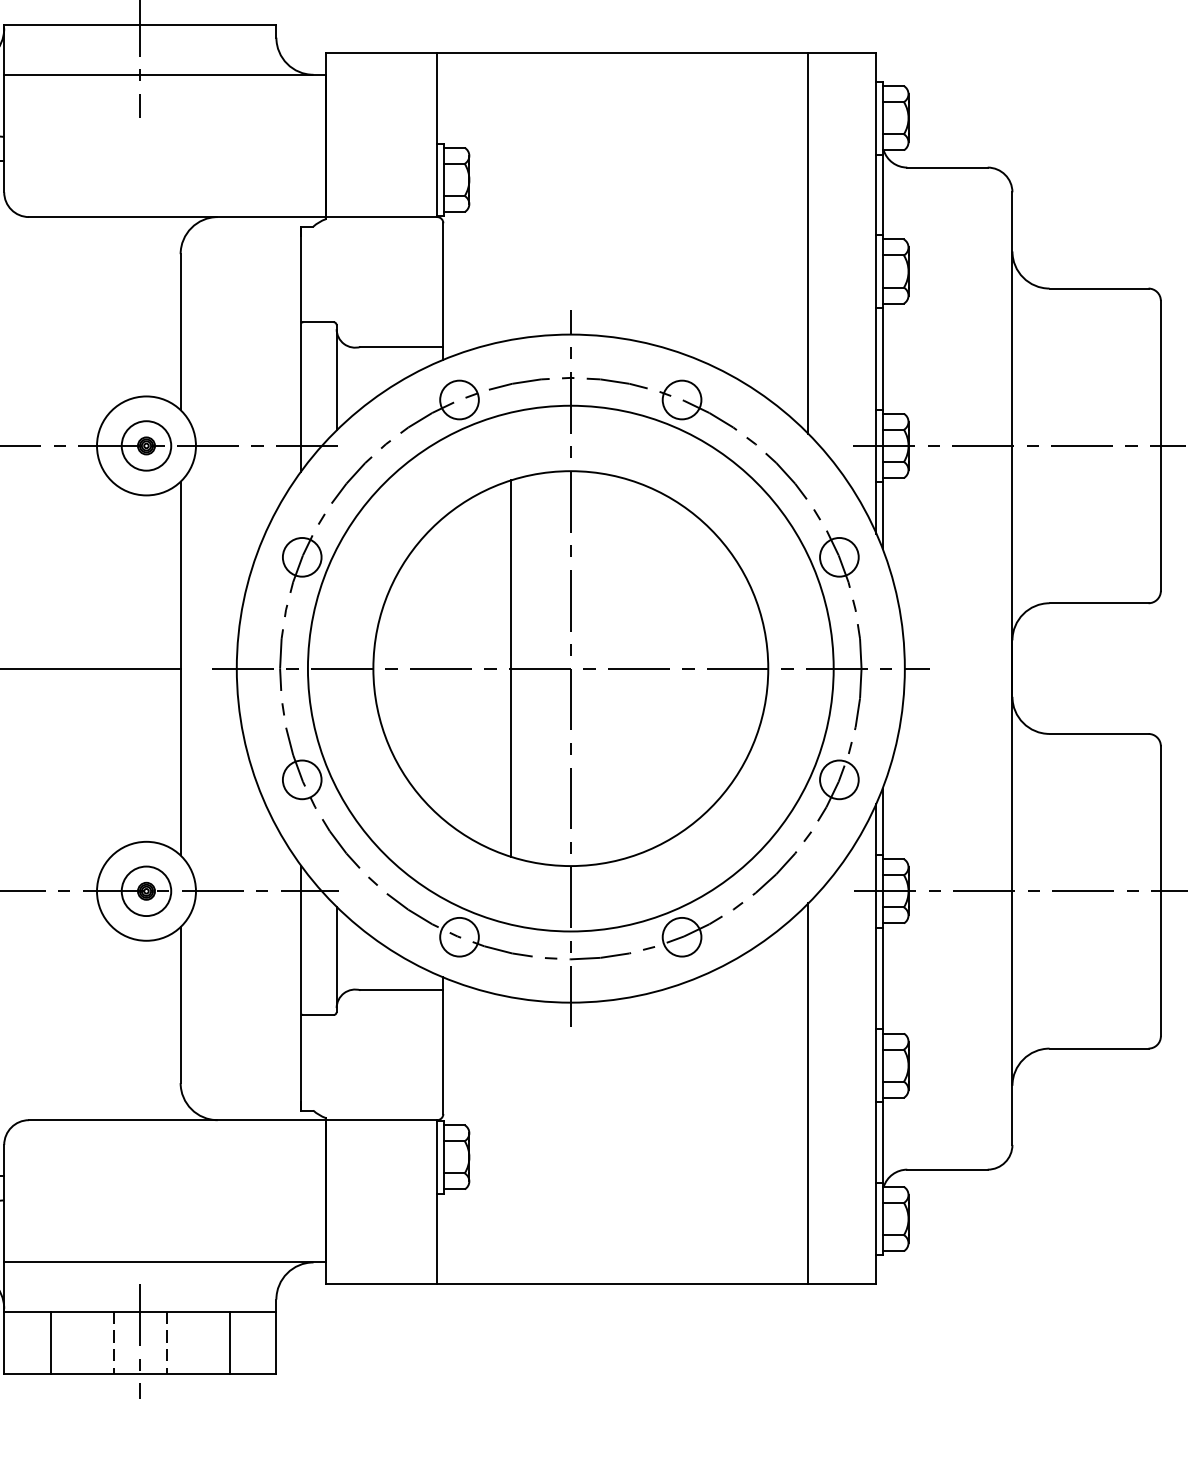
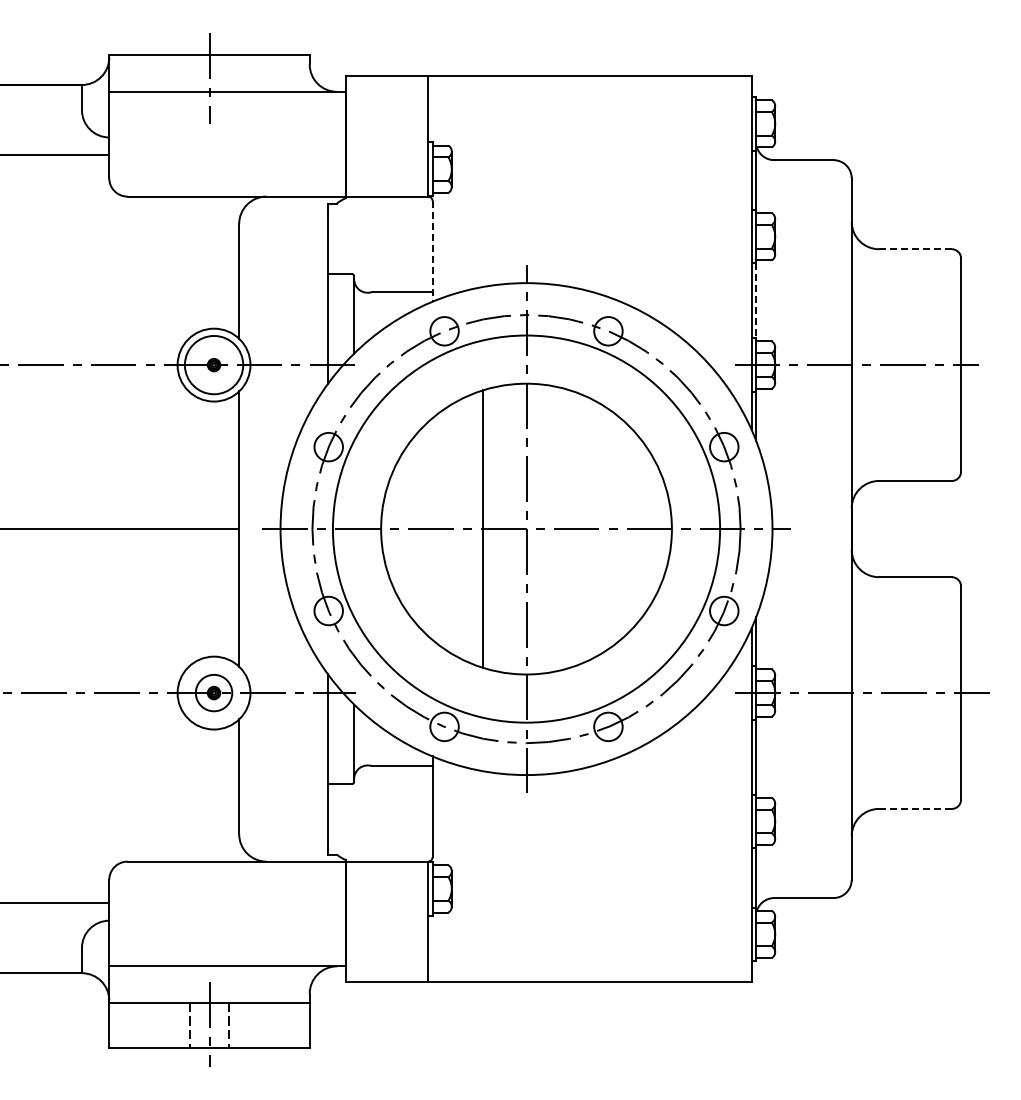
line: (808, 242) -> (701, 215), removed
line: (1099, 288) -> (915, 249), solid -> dashed
line: (443, 291) -> (432, 251), solid -> dashed
line: (883, 359) -> (756, 301), solid -> dashed
circle: (145, 445) -> (213, 364), size x1.6
line: (1099, 1048) -> (915, 808), solid -> dashed
line: (808, 1094) -> (701, 842), removed
line: (50, 1342) -> (143, 1025), removed
line: (229, 1342) -> (275, 1025), removed

